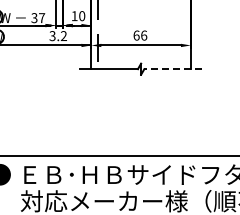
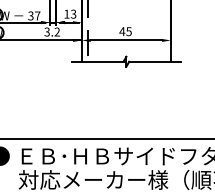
text: (82, 15) -> (73, 13), 10 -> 13
text: (140, 35) -> (125, 31), 66 -> 45
line: (173, 69) -> (155, 61), dashed -> solid

